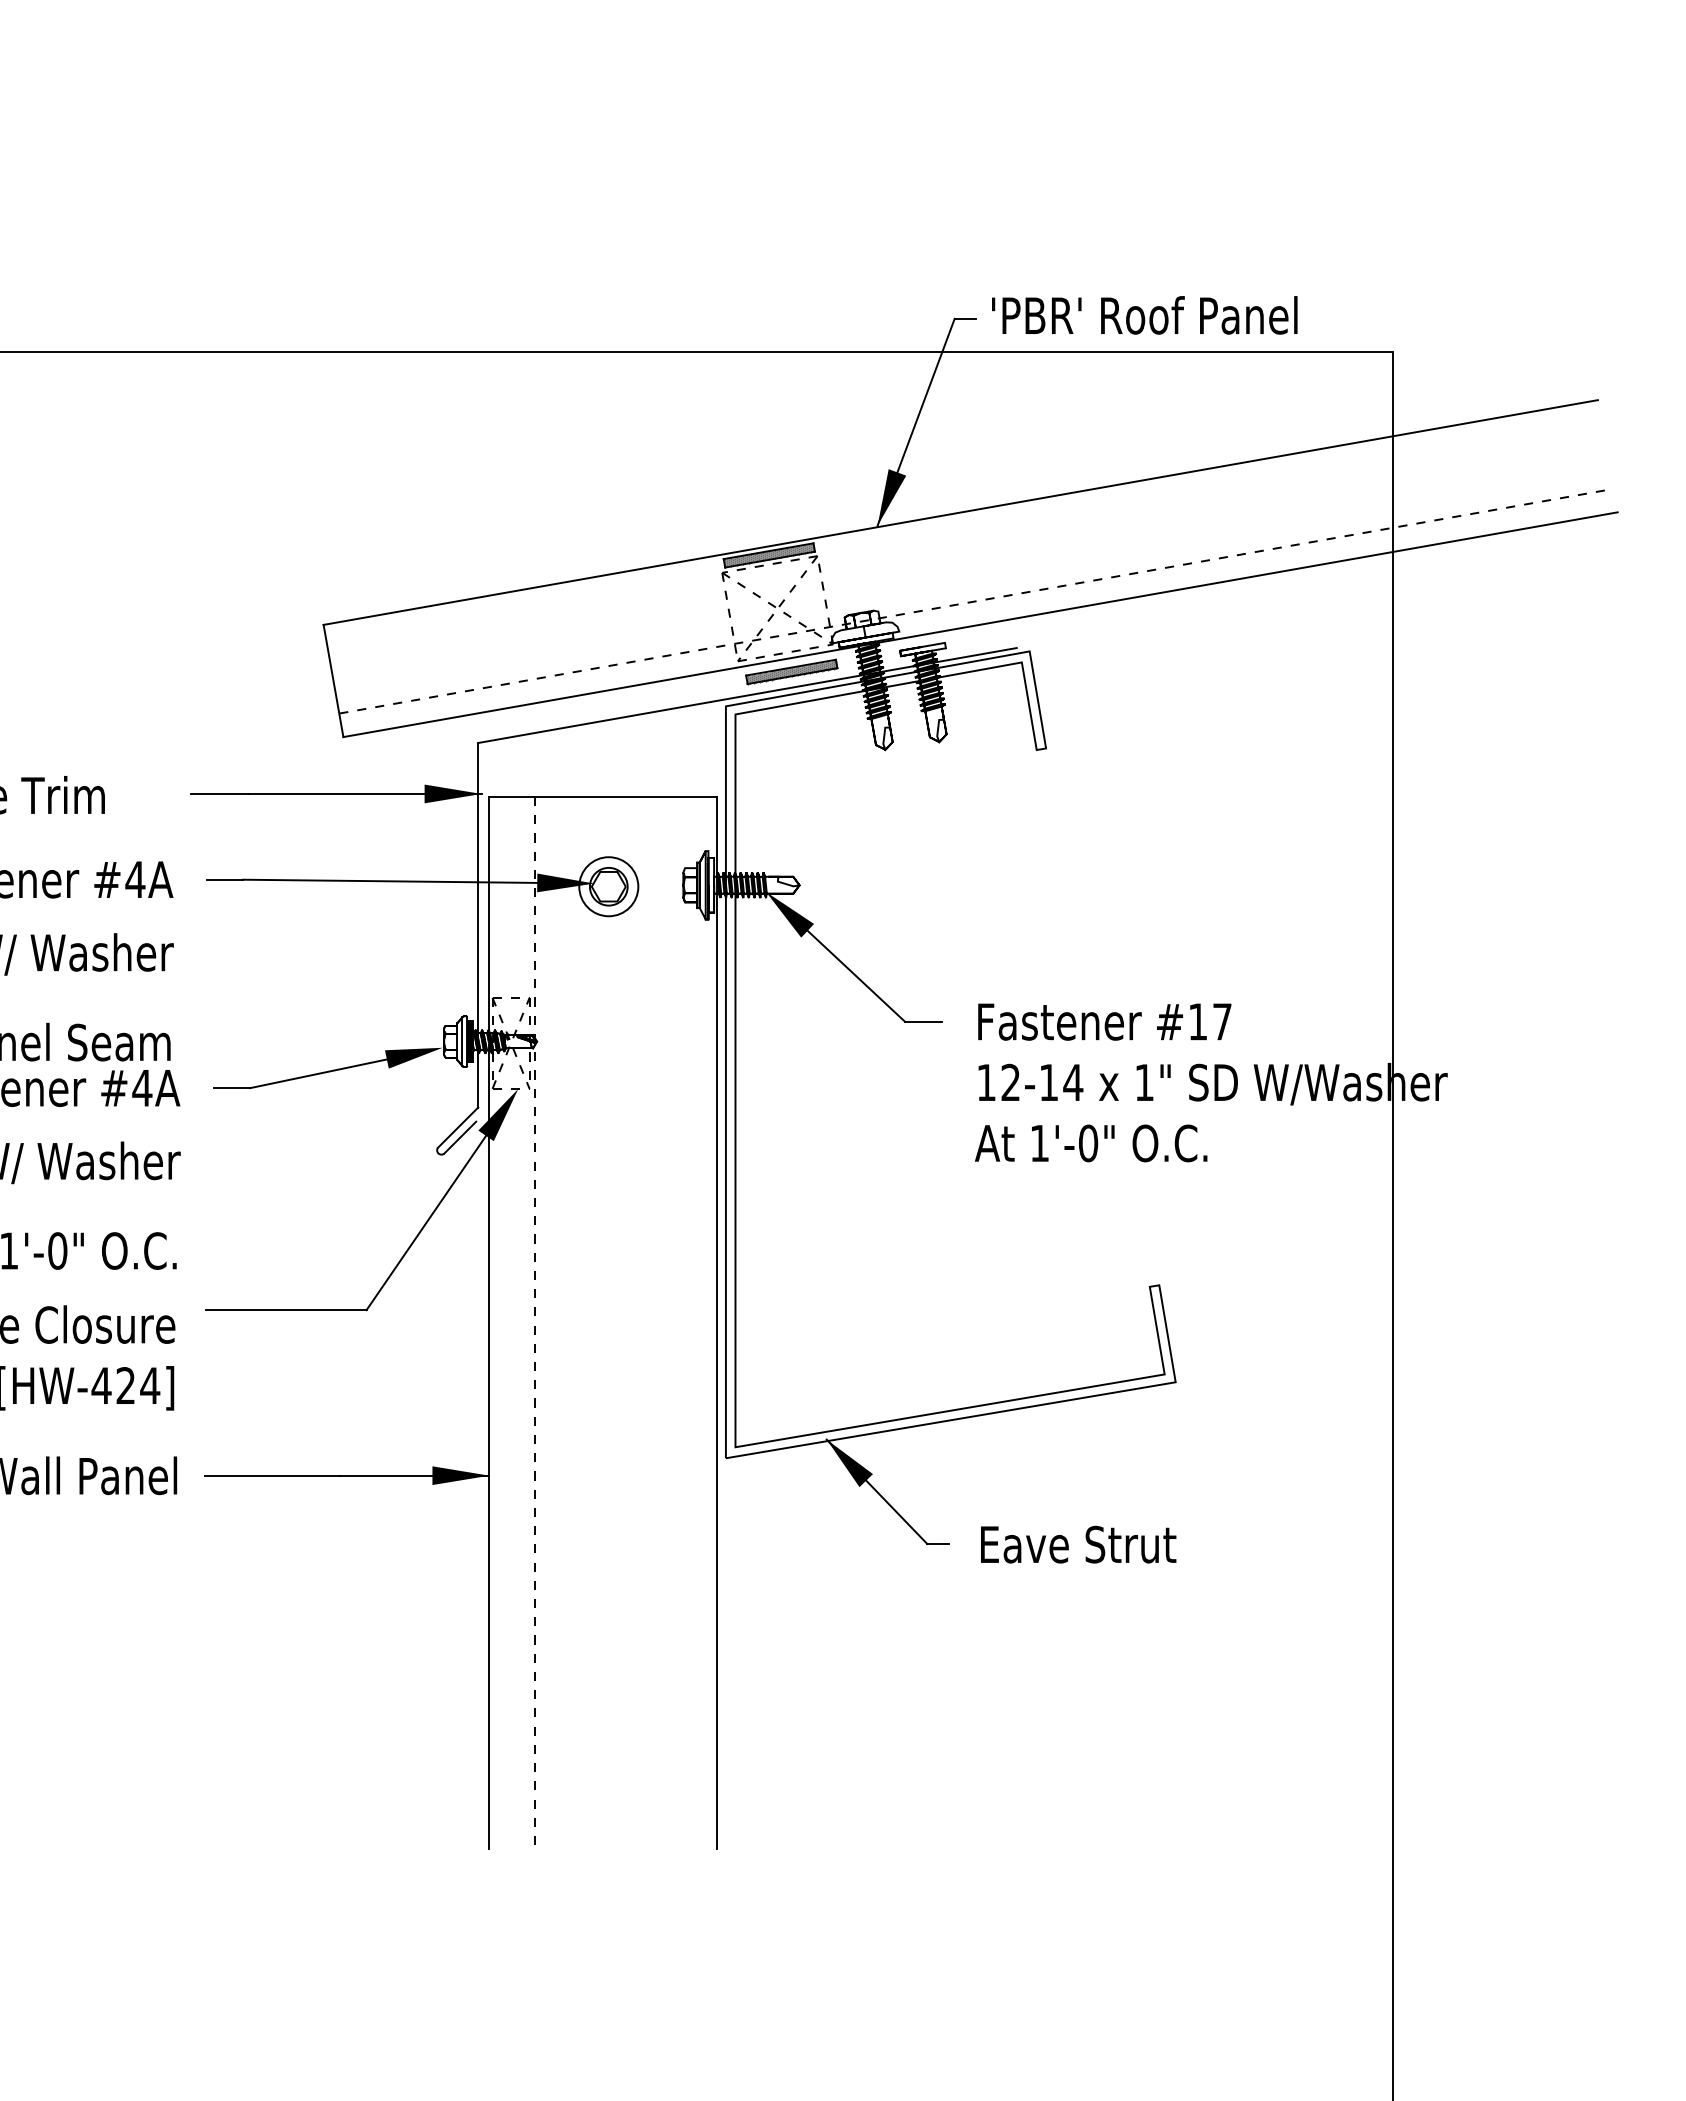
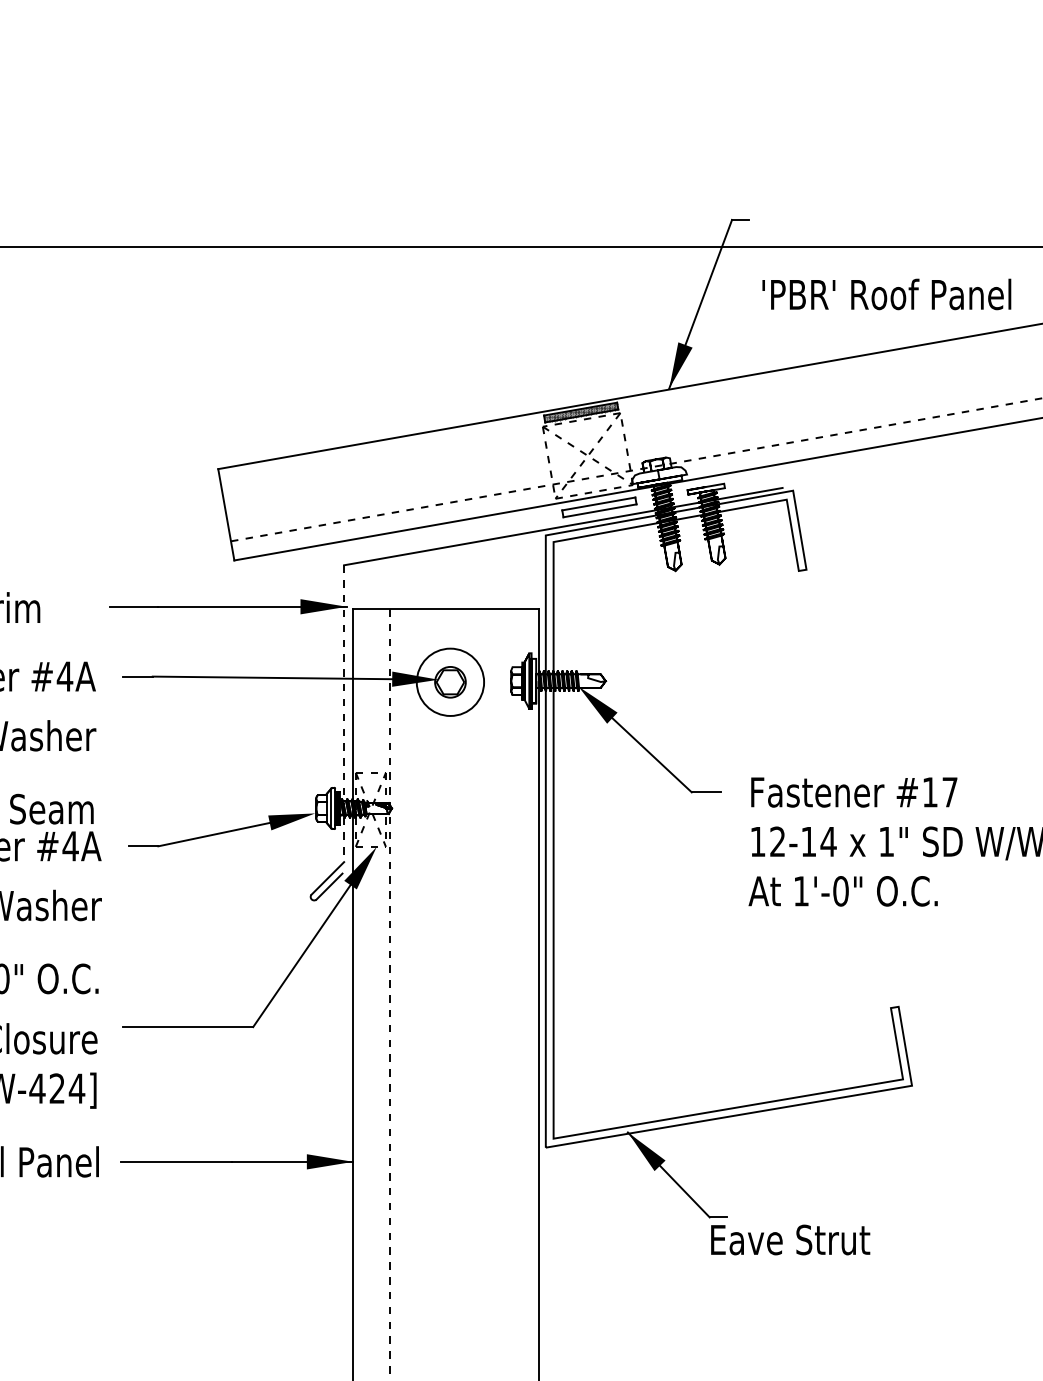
text: (1144, 315) -> (886, 294), moved
hatch: (791, 671) -> (599, 507), removed
circle: (608, 886) -> (450, 682), size x1.4
line: (478, 925) -> (344, 713), solid -> dashed
text: (1078, 1544) -> (790, 1239), moved

